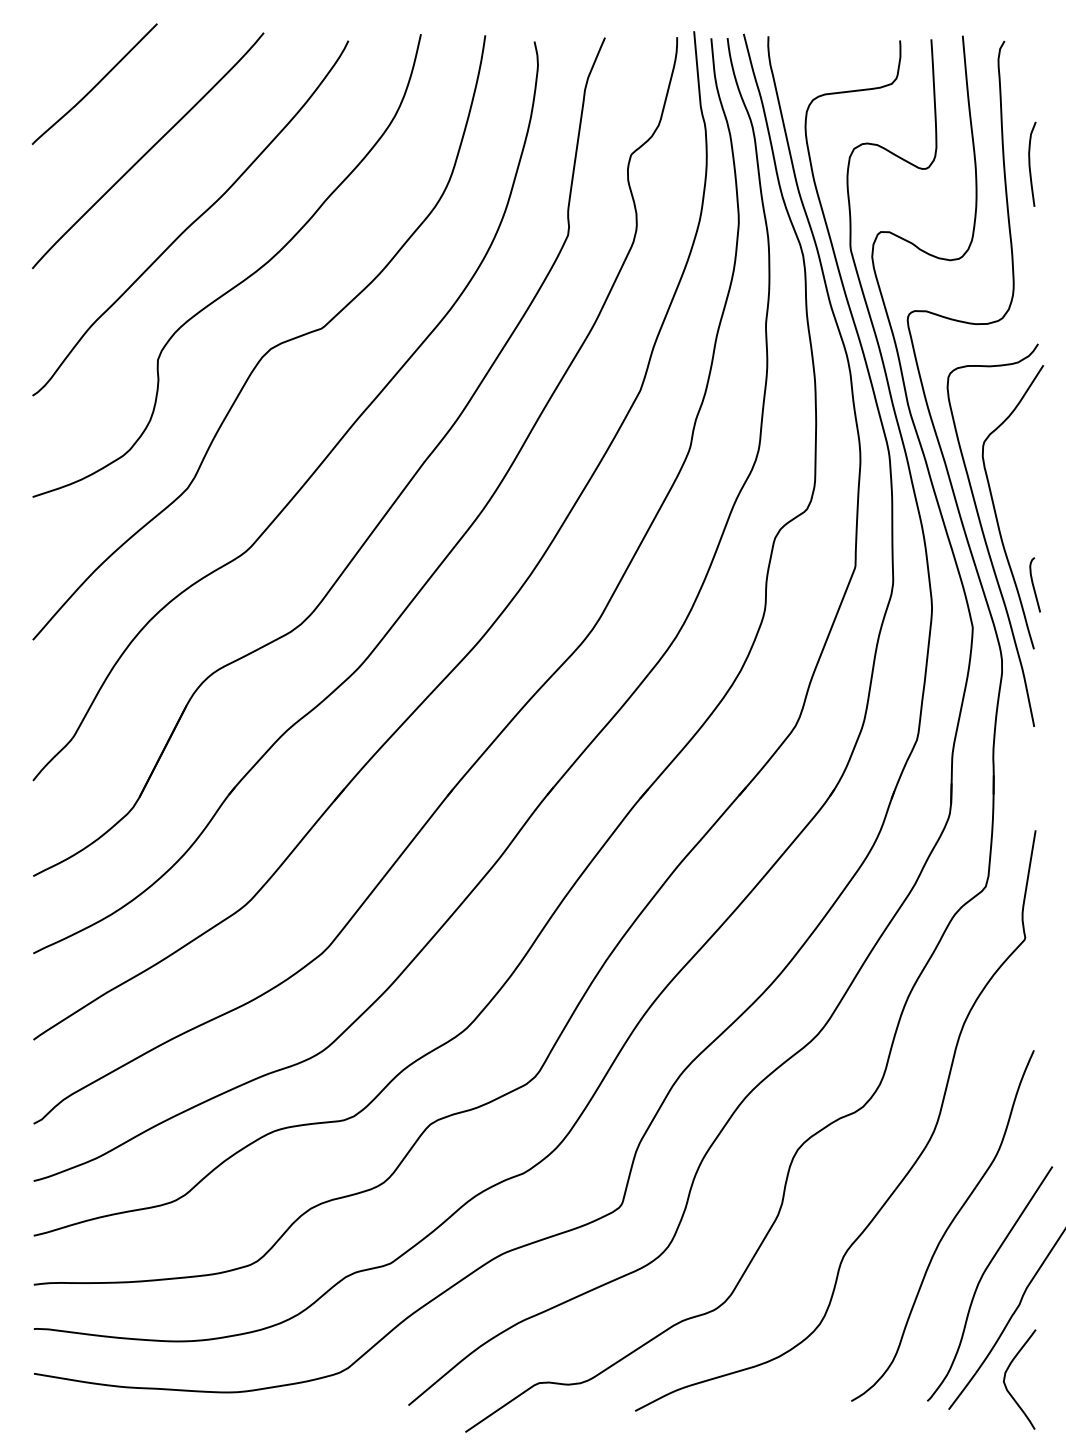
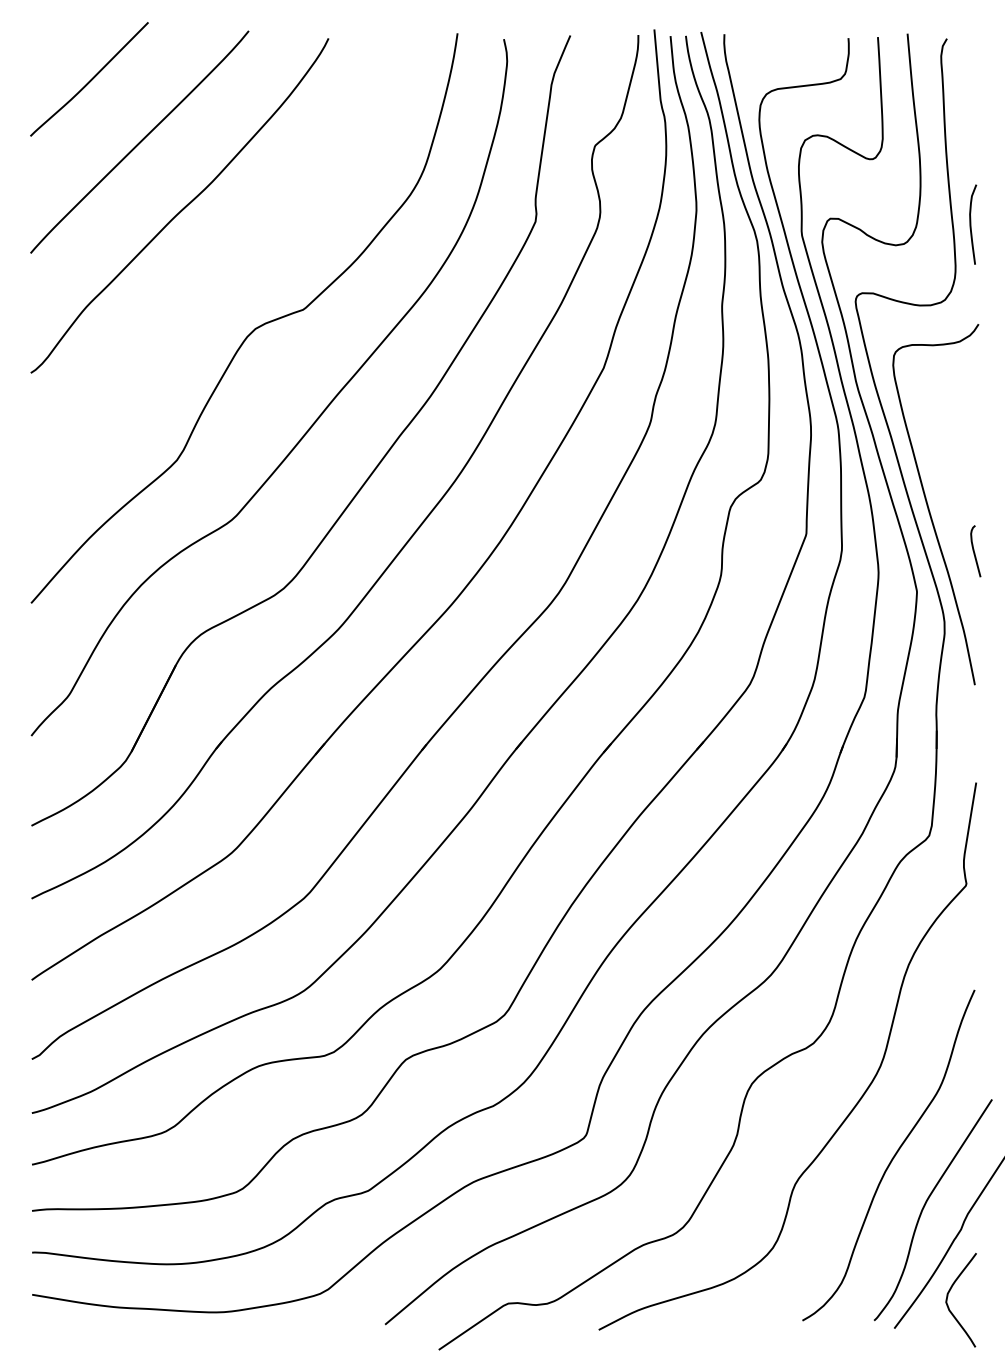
curve: (1030, 163) -> (971, 223), moved
curve: (239, 282) -> (225, 266), removed
curve: (996, 512) -> (939, 483), removed

